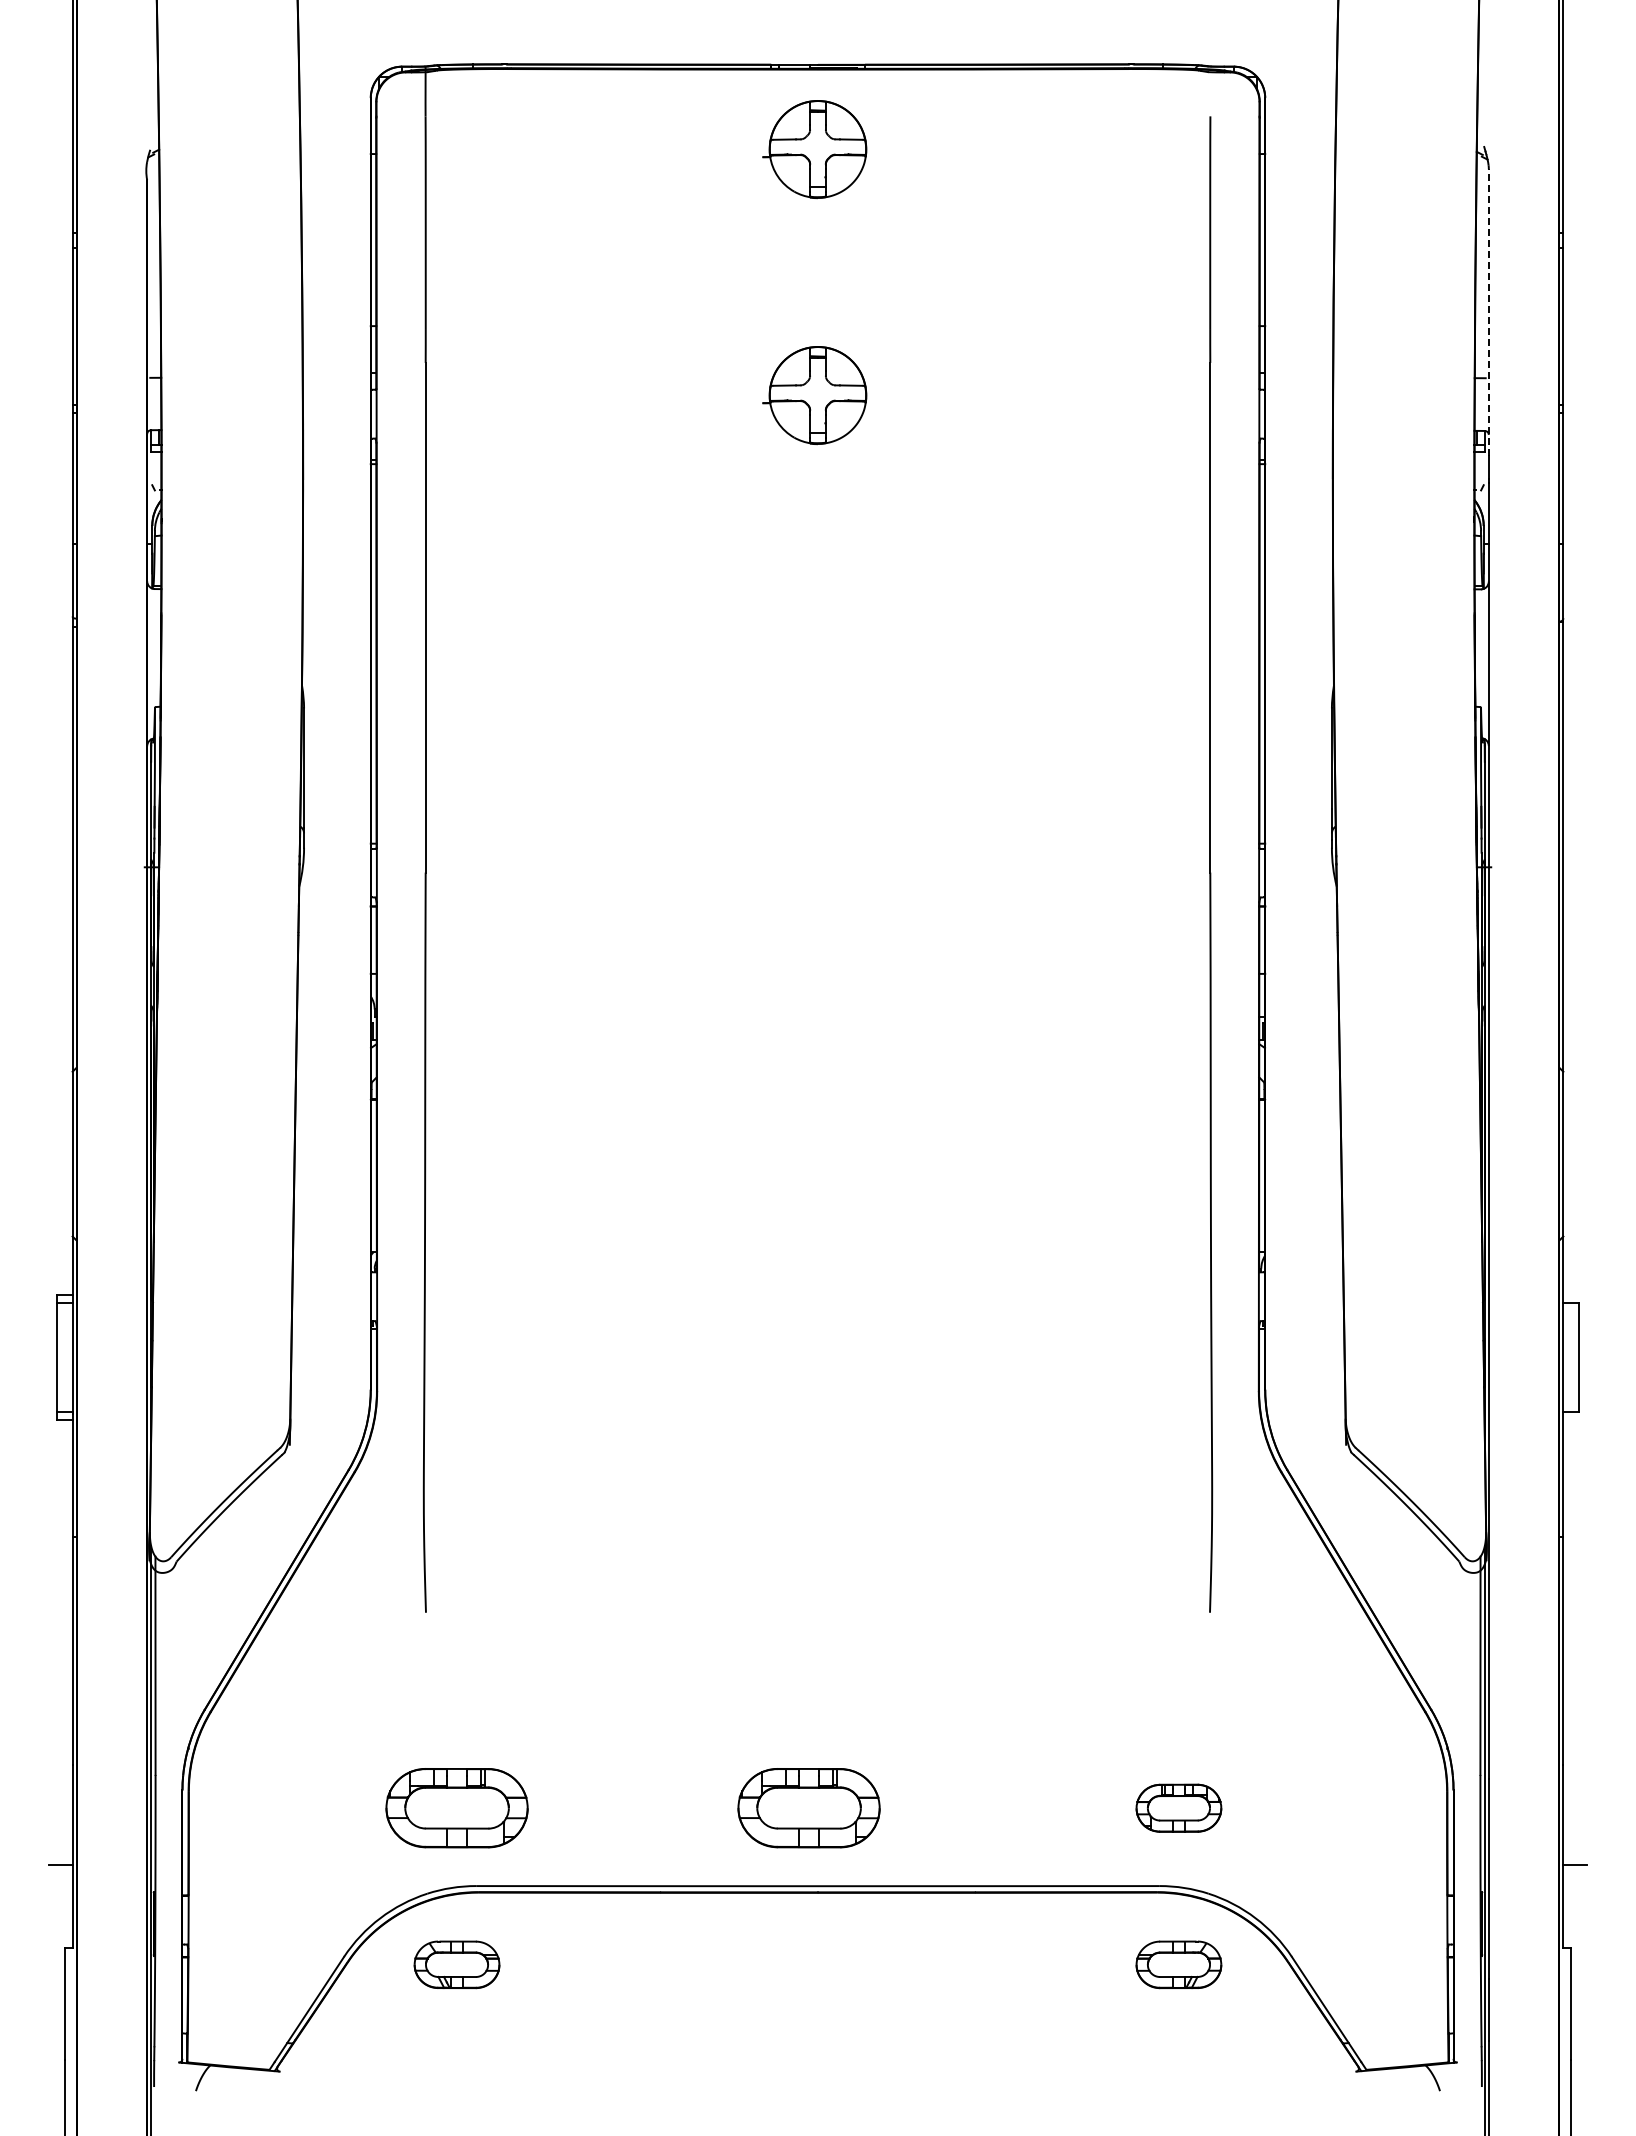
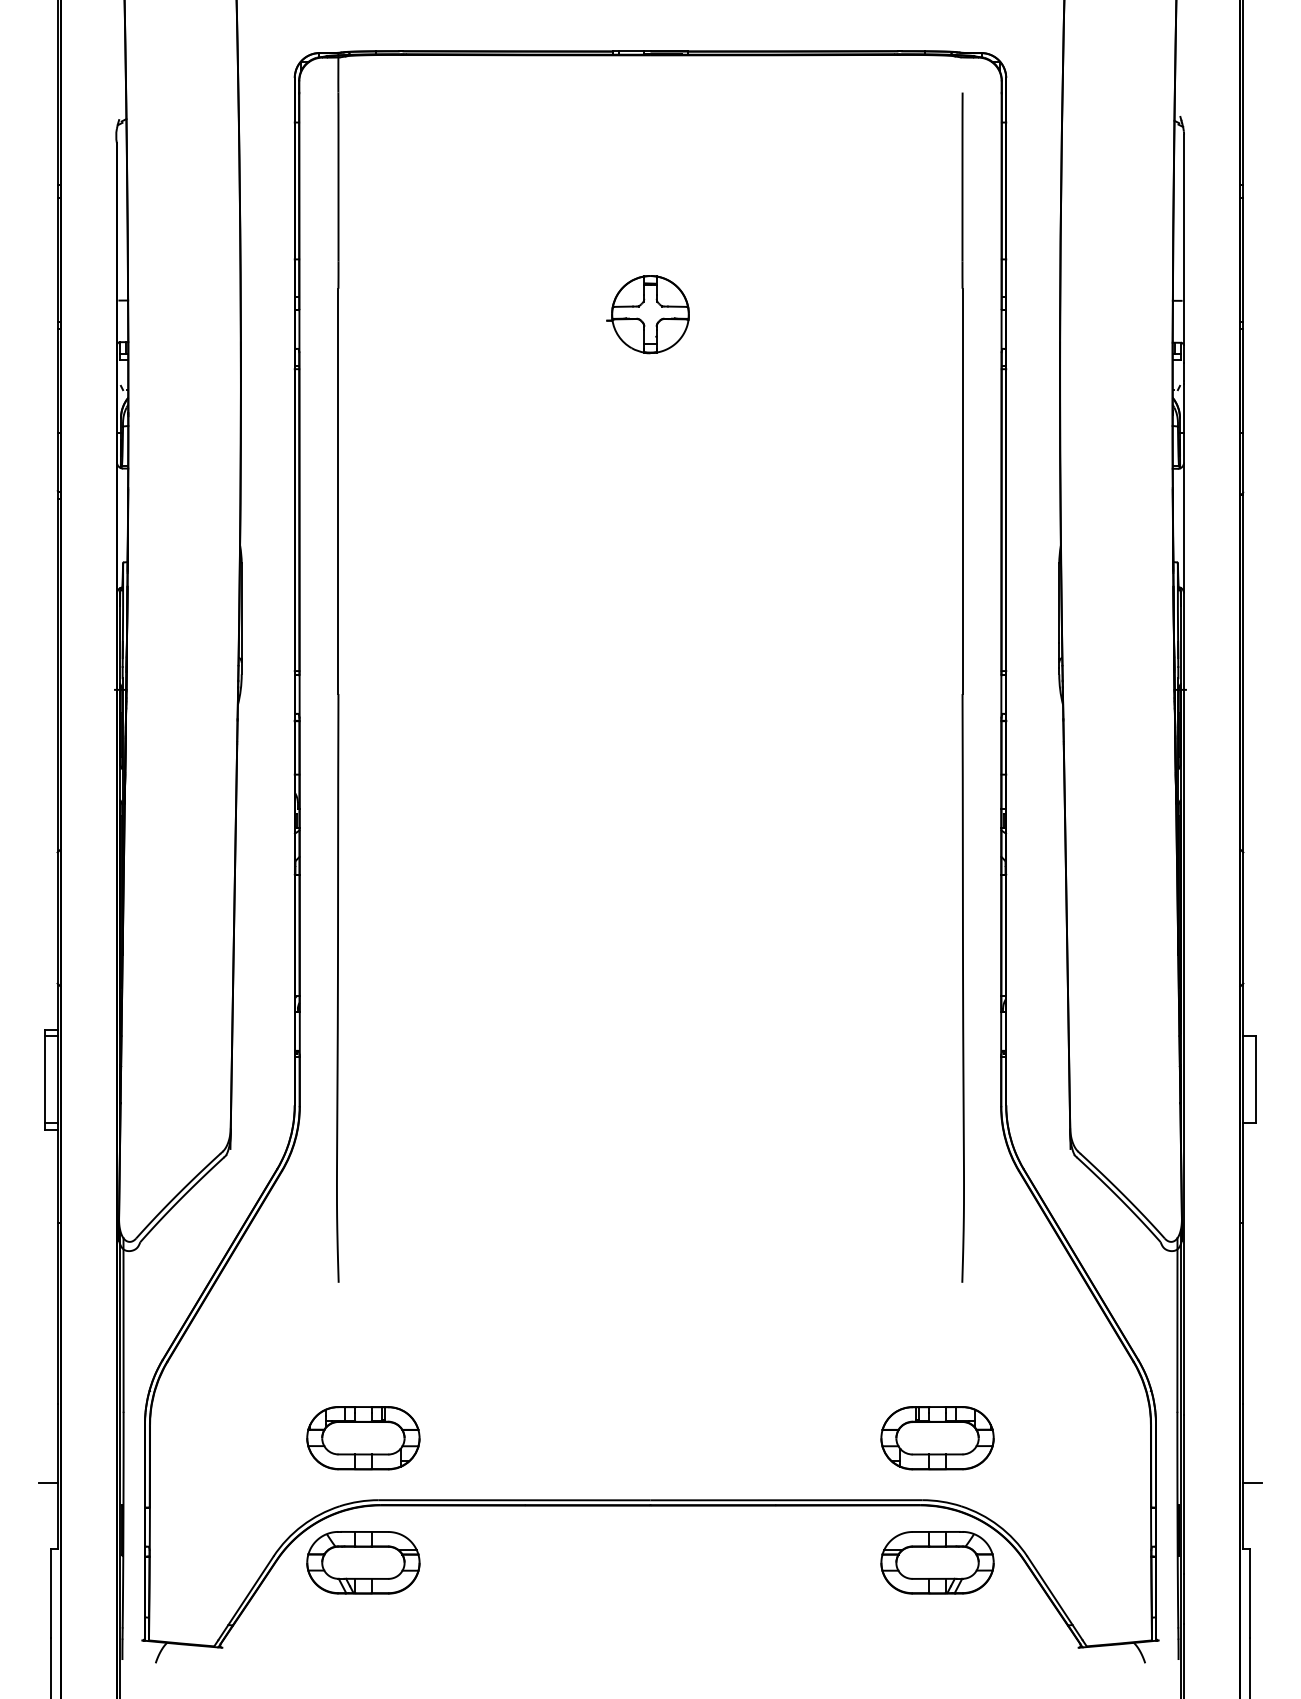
part: (814, 149) -> (647, 118), removed
line: (1488, 312) -> (1183, 248), dashed -> solid
part: (808, 1808) -> (642, 1438), removed
part: (1178, 1808) -> (937, 1438), size x1.67
part: (456, 1964) -> (362, 1562), size x1.67
part: (1178, 1964) -> (937, 1562), size x1.67

